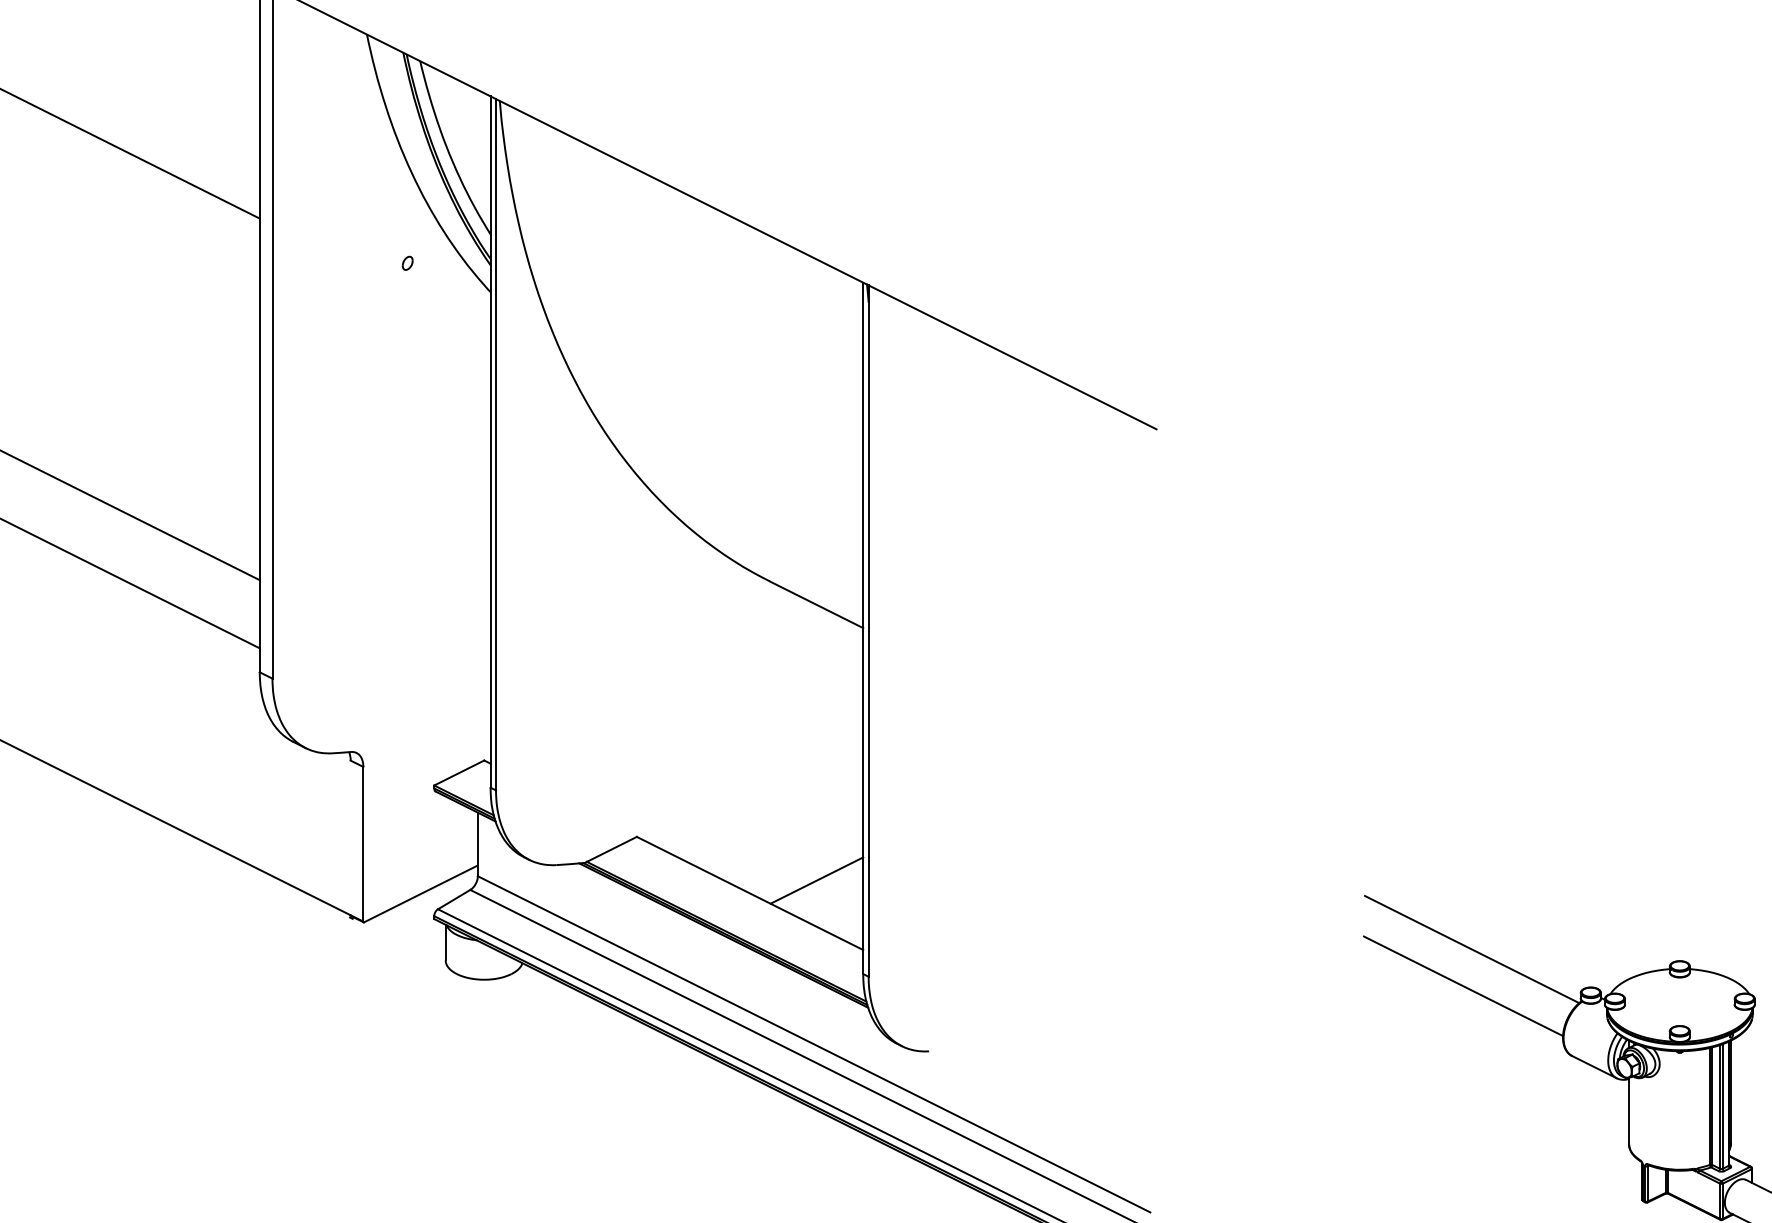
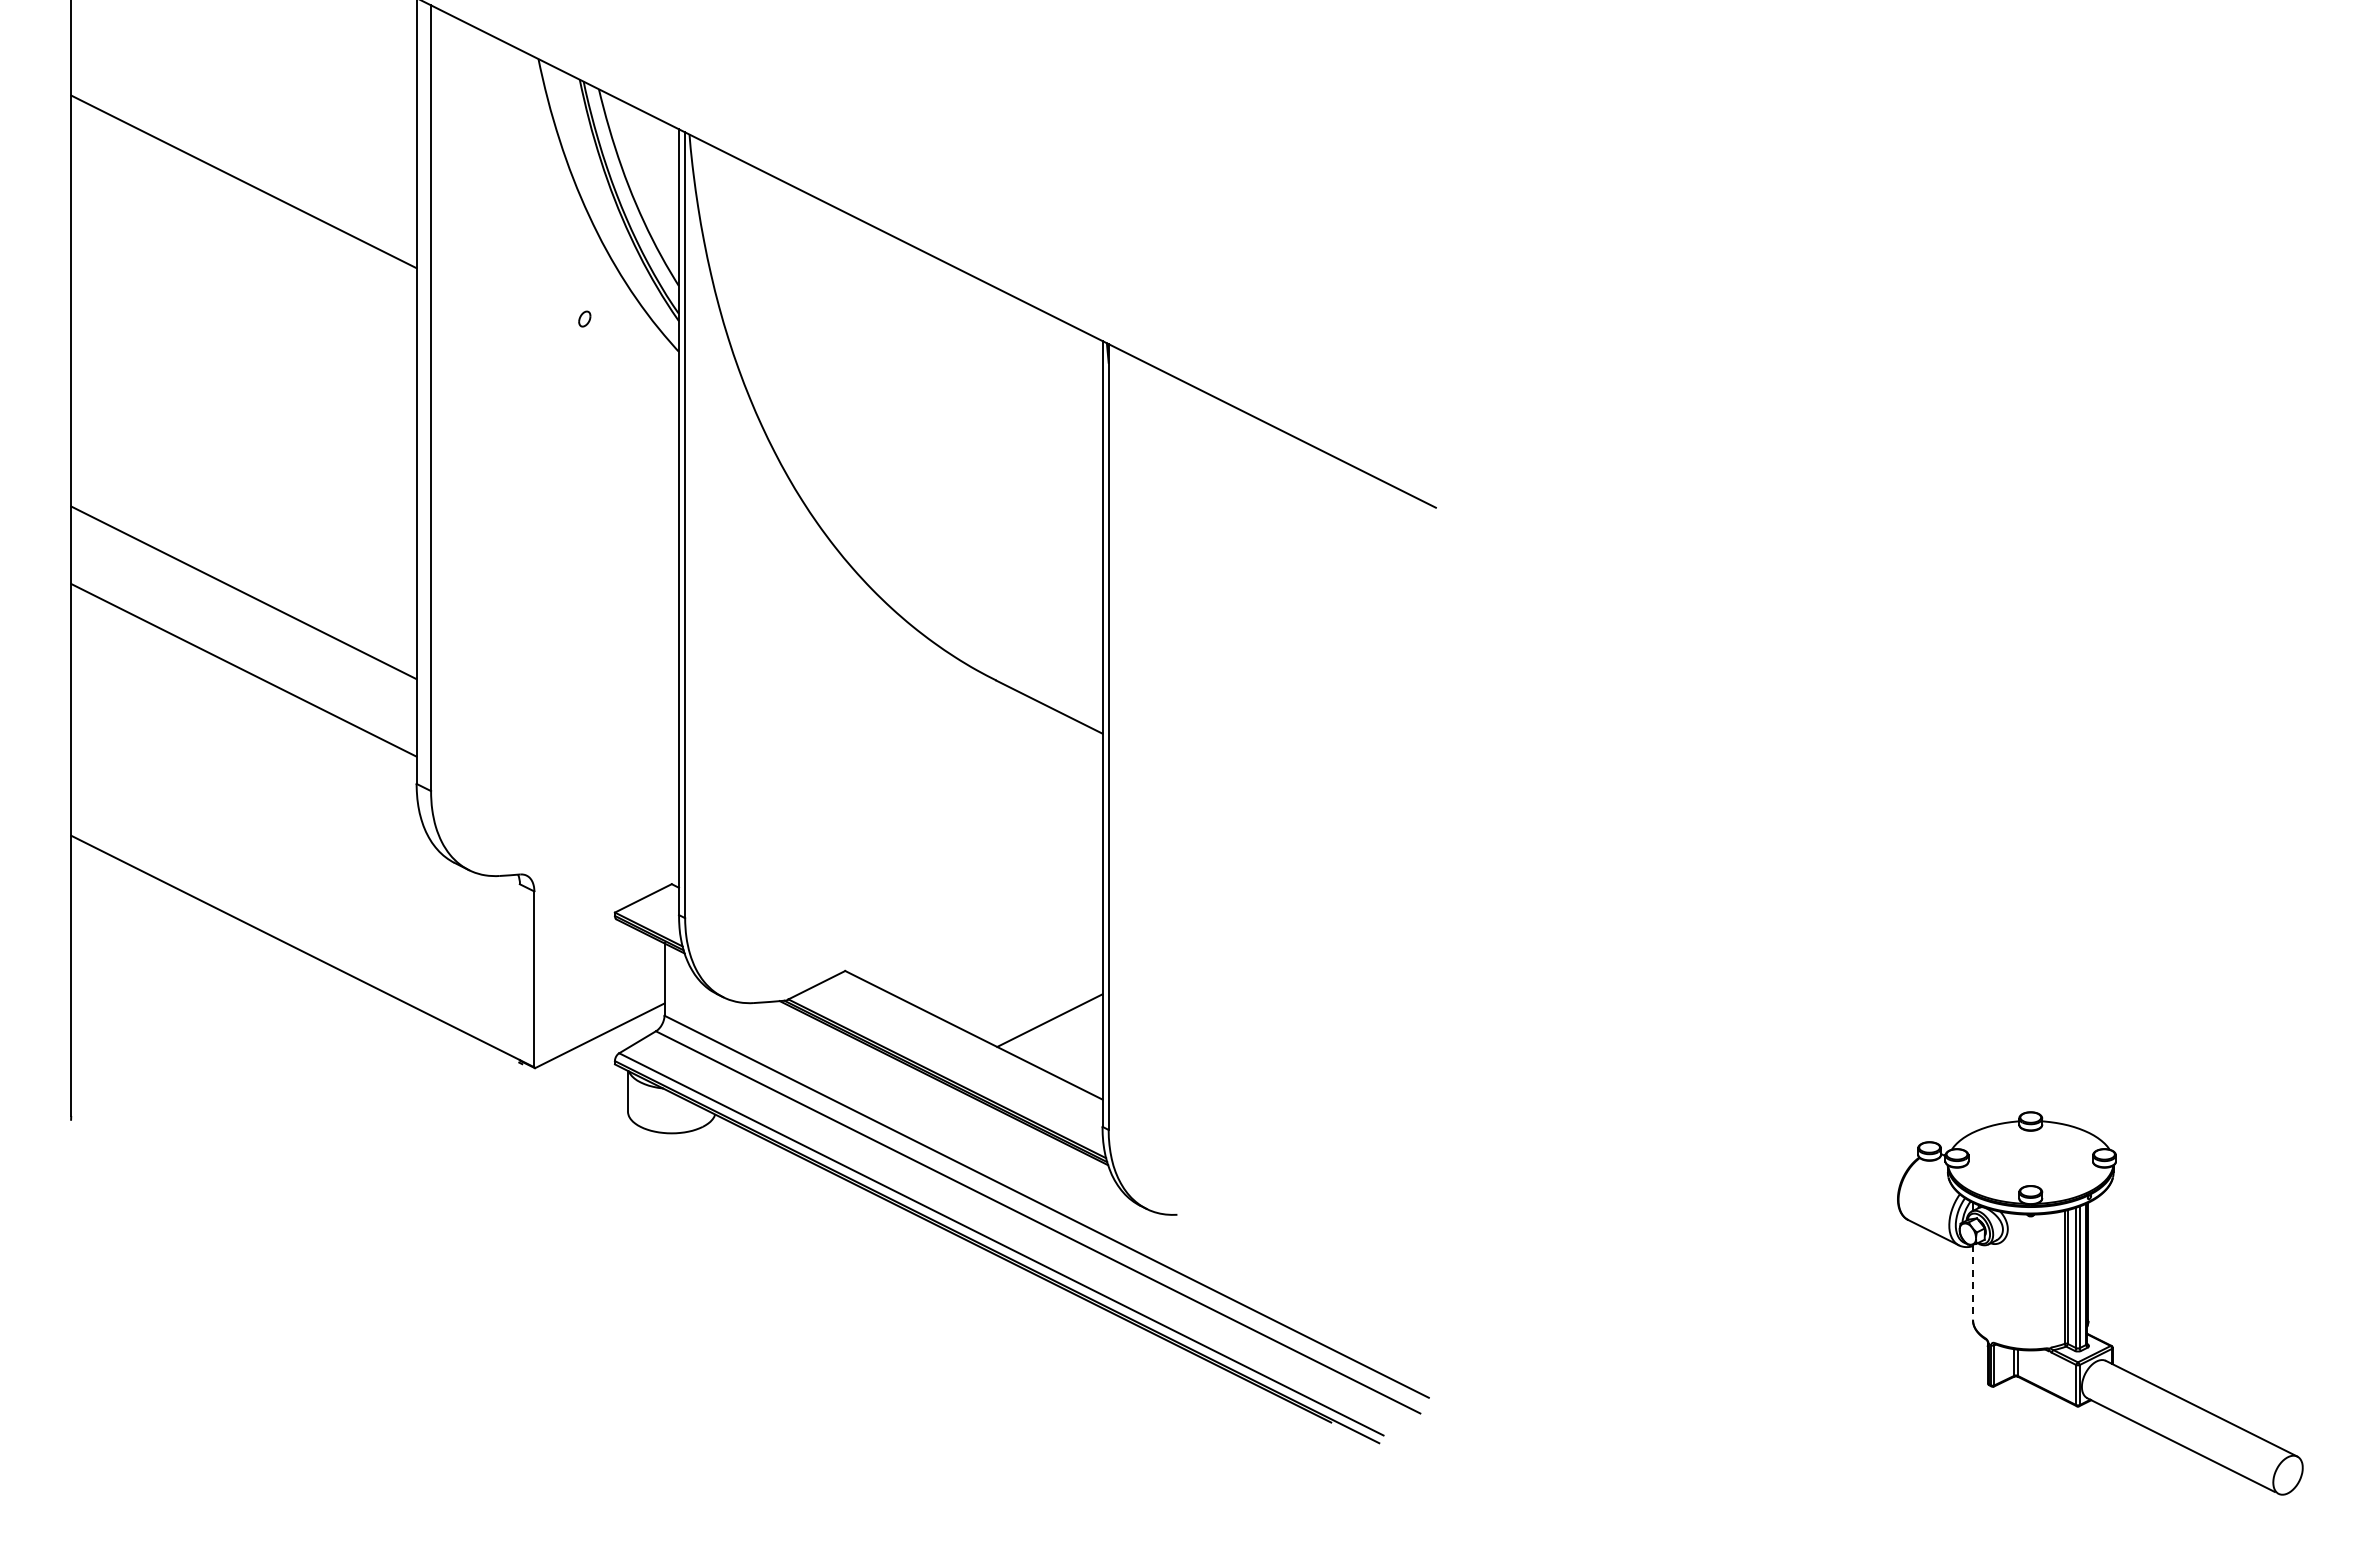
line: (1472, 949) -> (1794, 1098), removed
line: (1463, 986) -> (1784, 1140), removed
line: (1629, 1110) -> (1973, 1282), solid -> dashed

